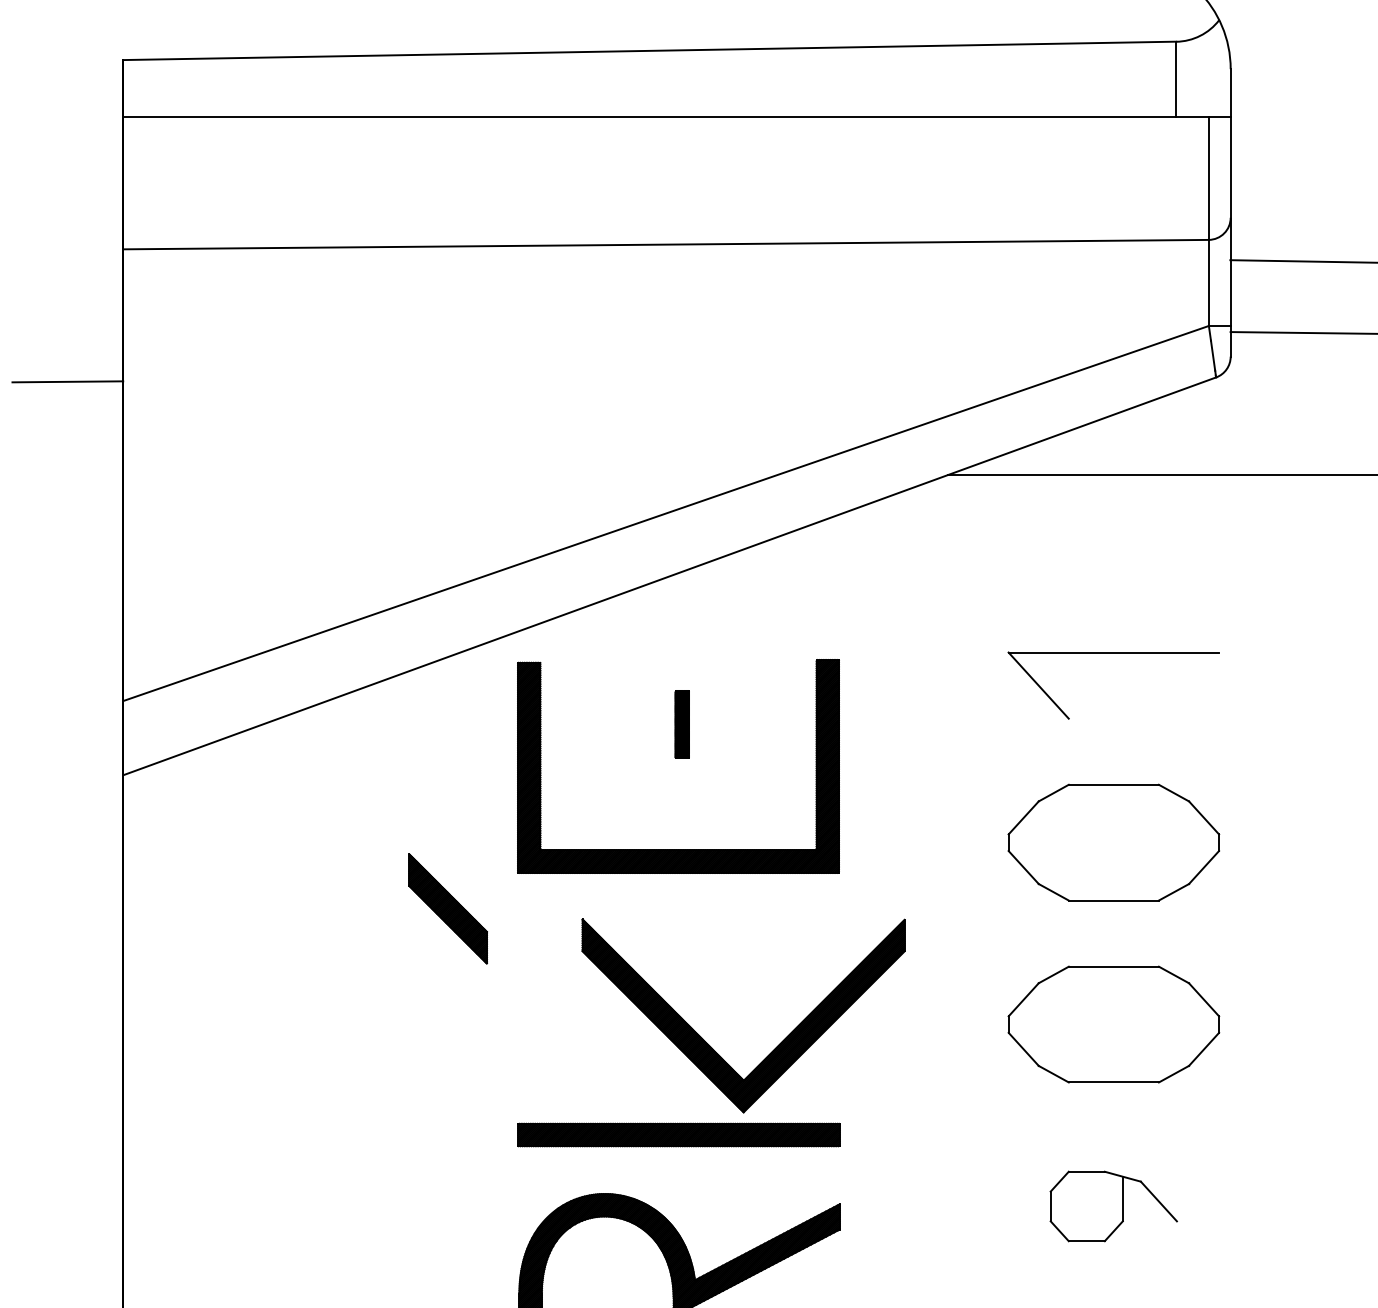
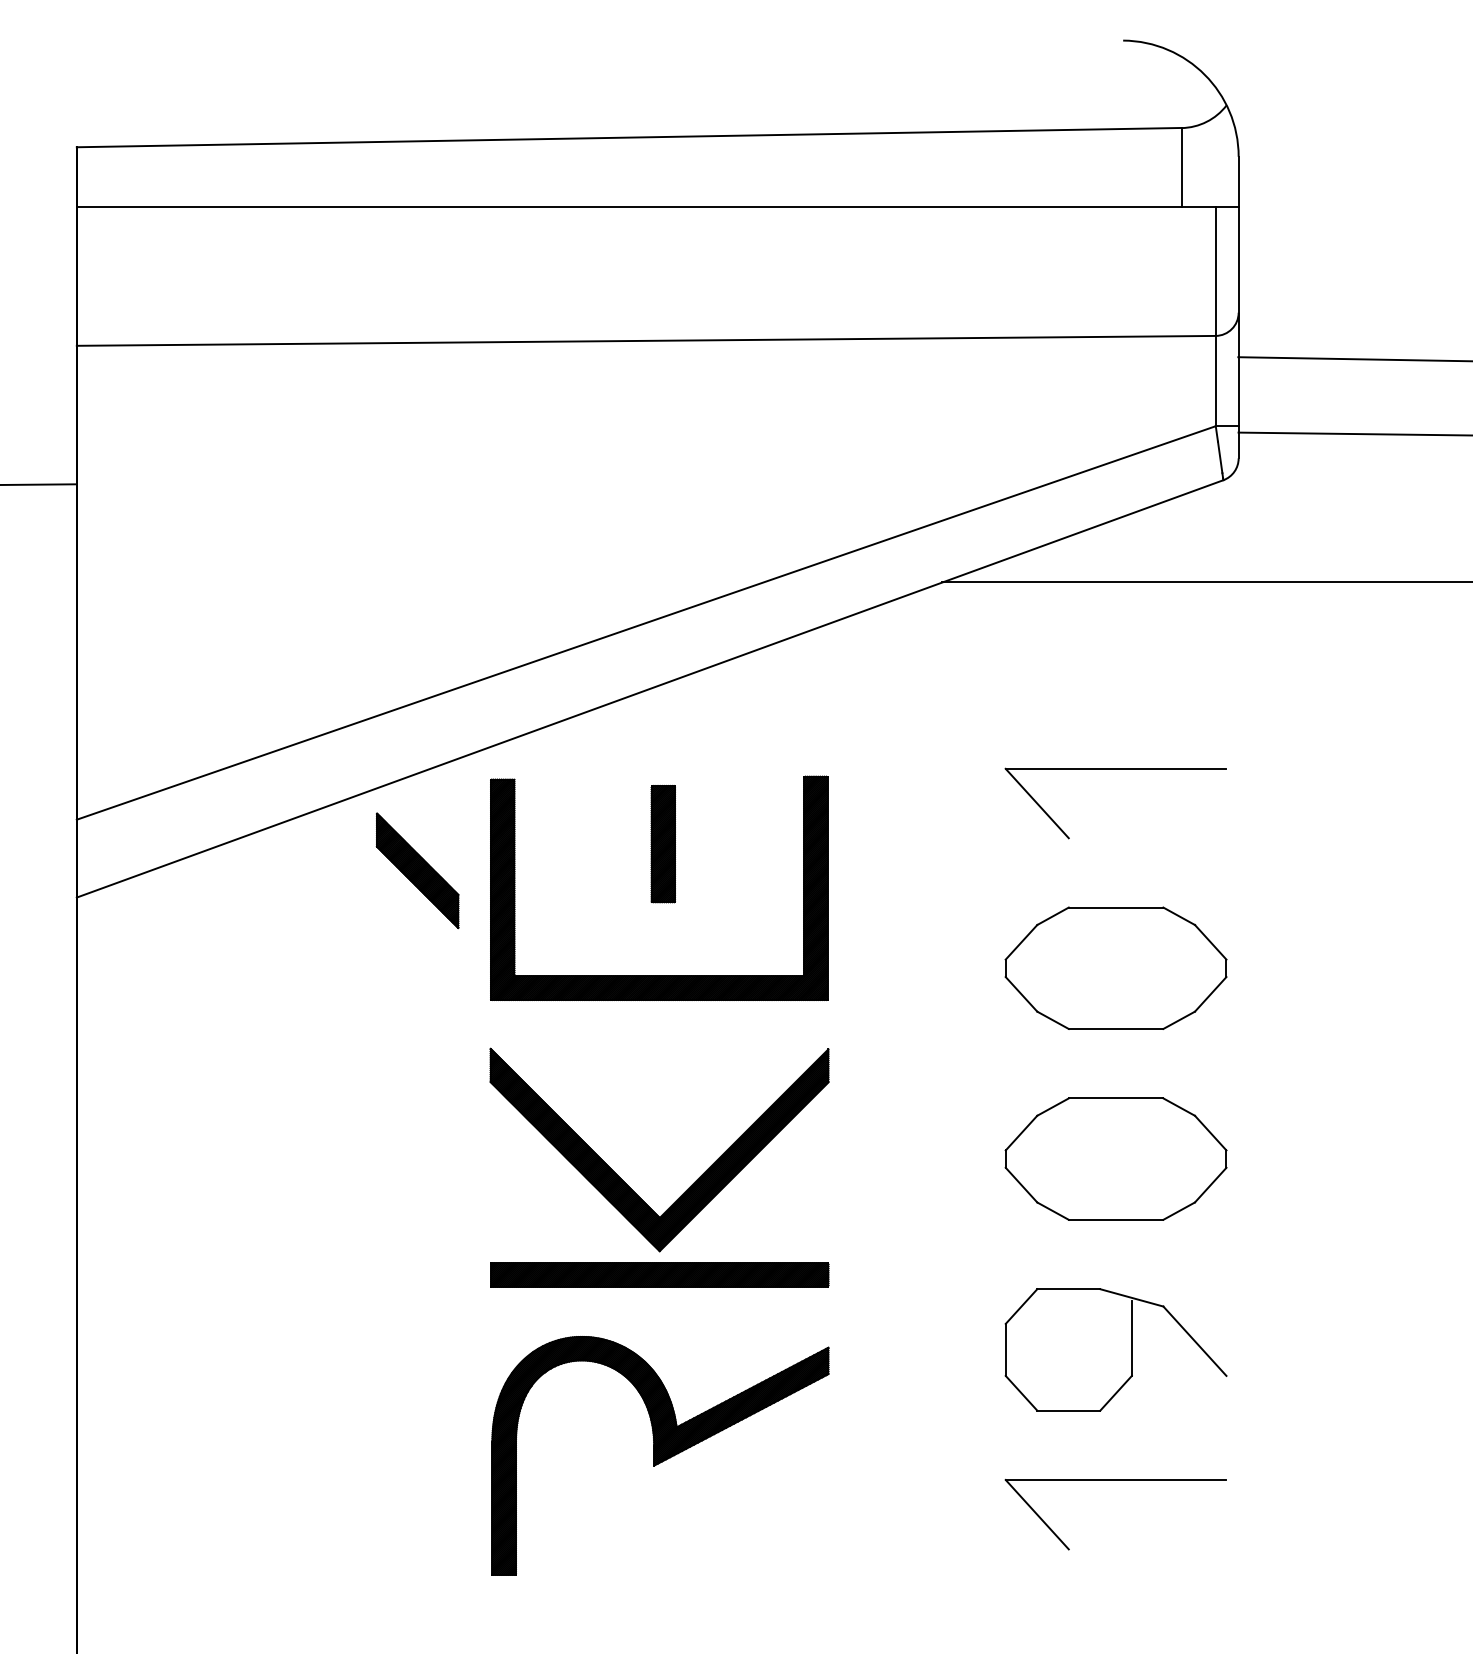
part: (681, 724) -> (662, 844), size x1.67
part: (447, 908) -> (417, 870), moved
part: (711, 1046) -> (625, 1182), moved
part: (1113, 1206) -> (1115, 1349), size x1.67

